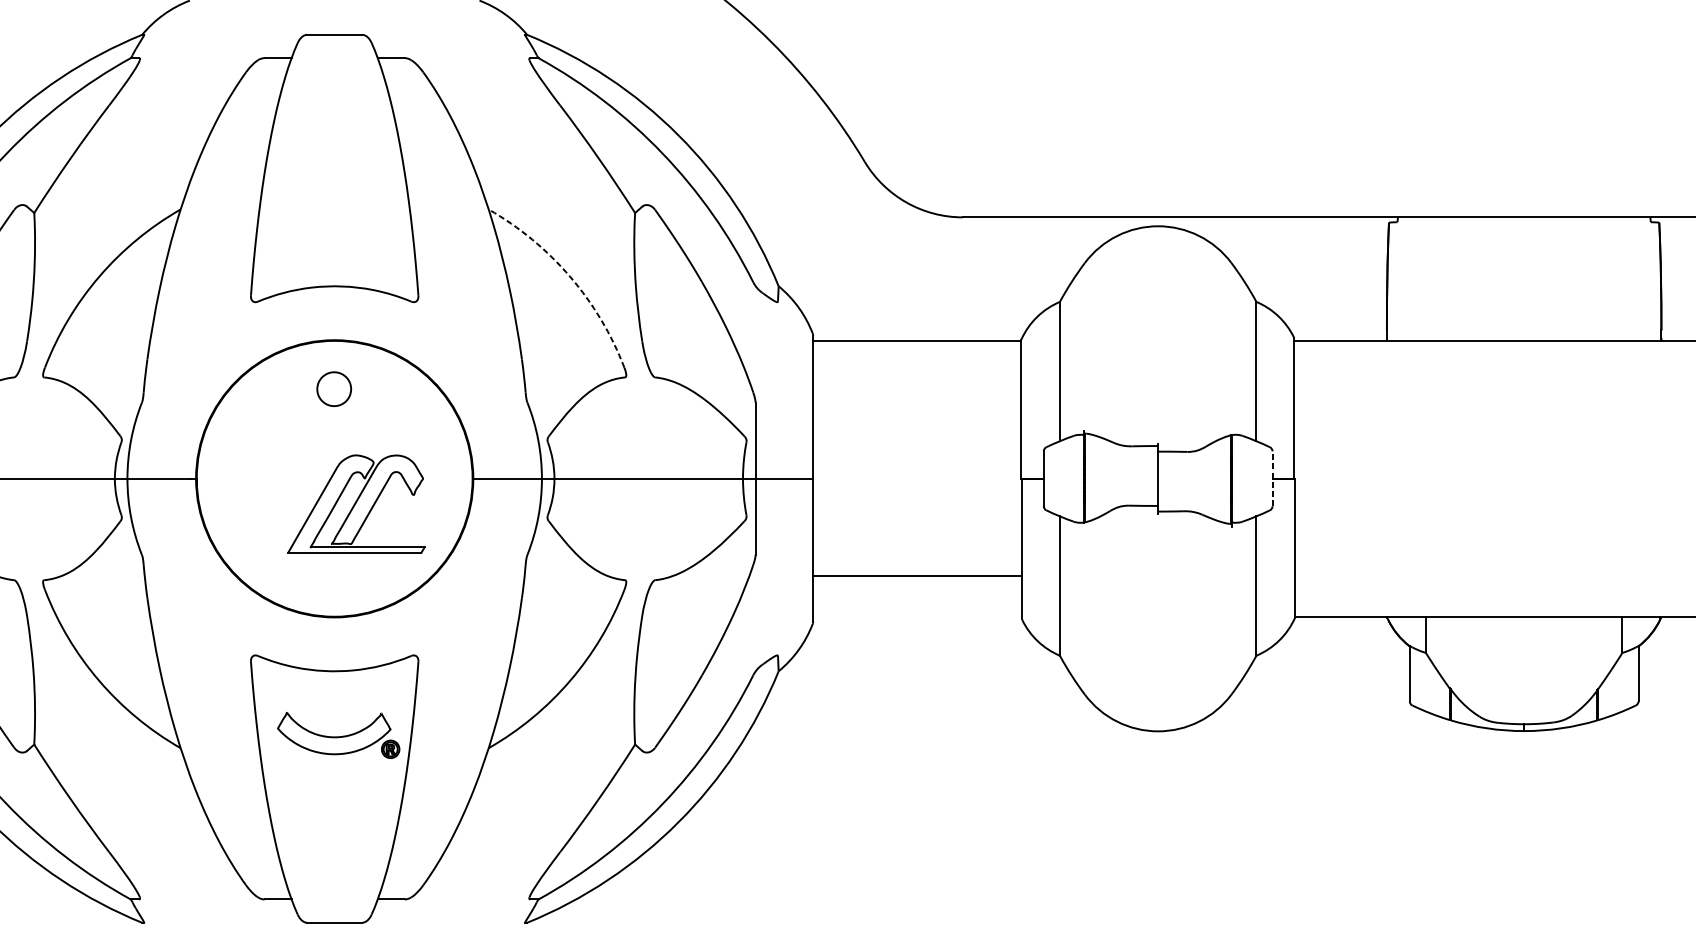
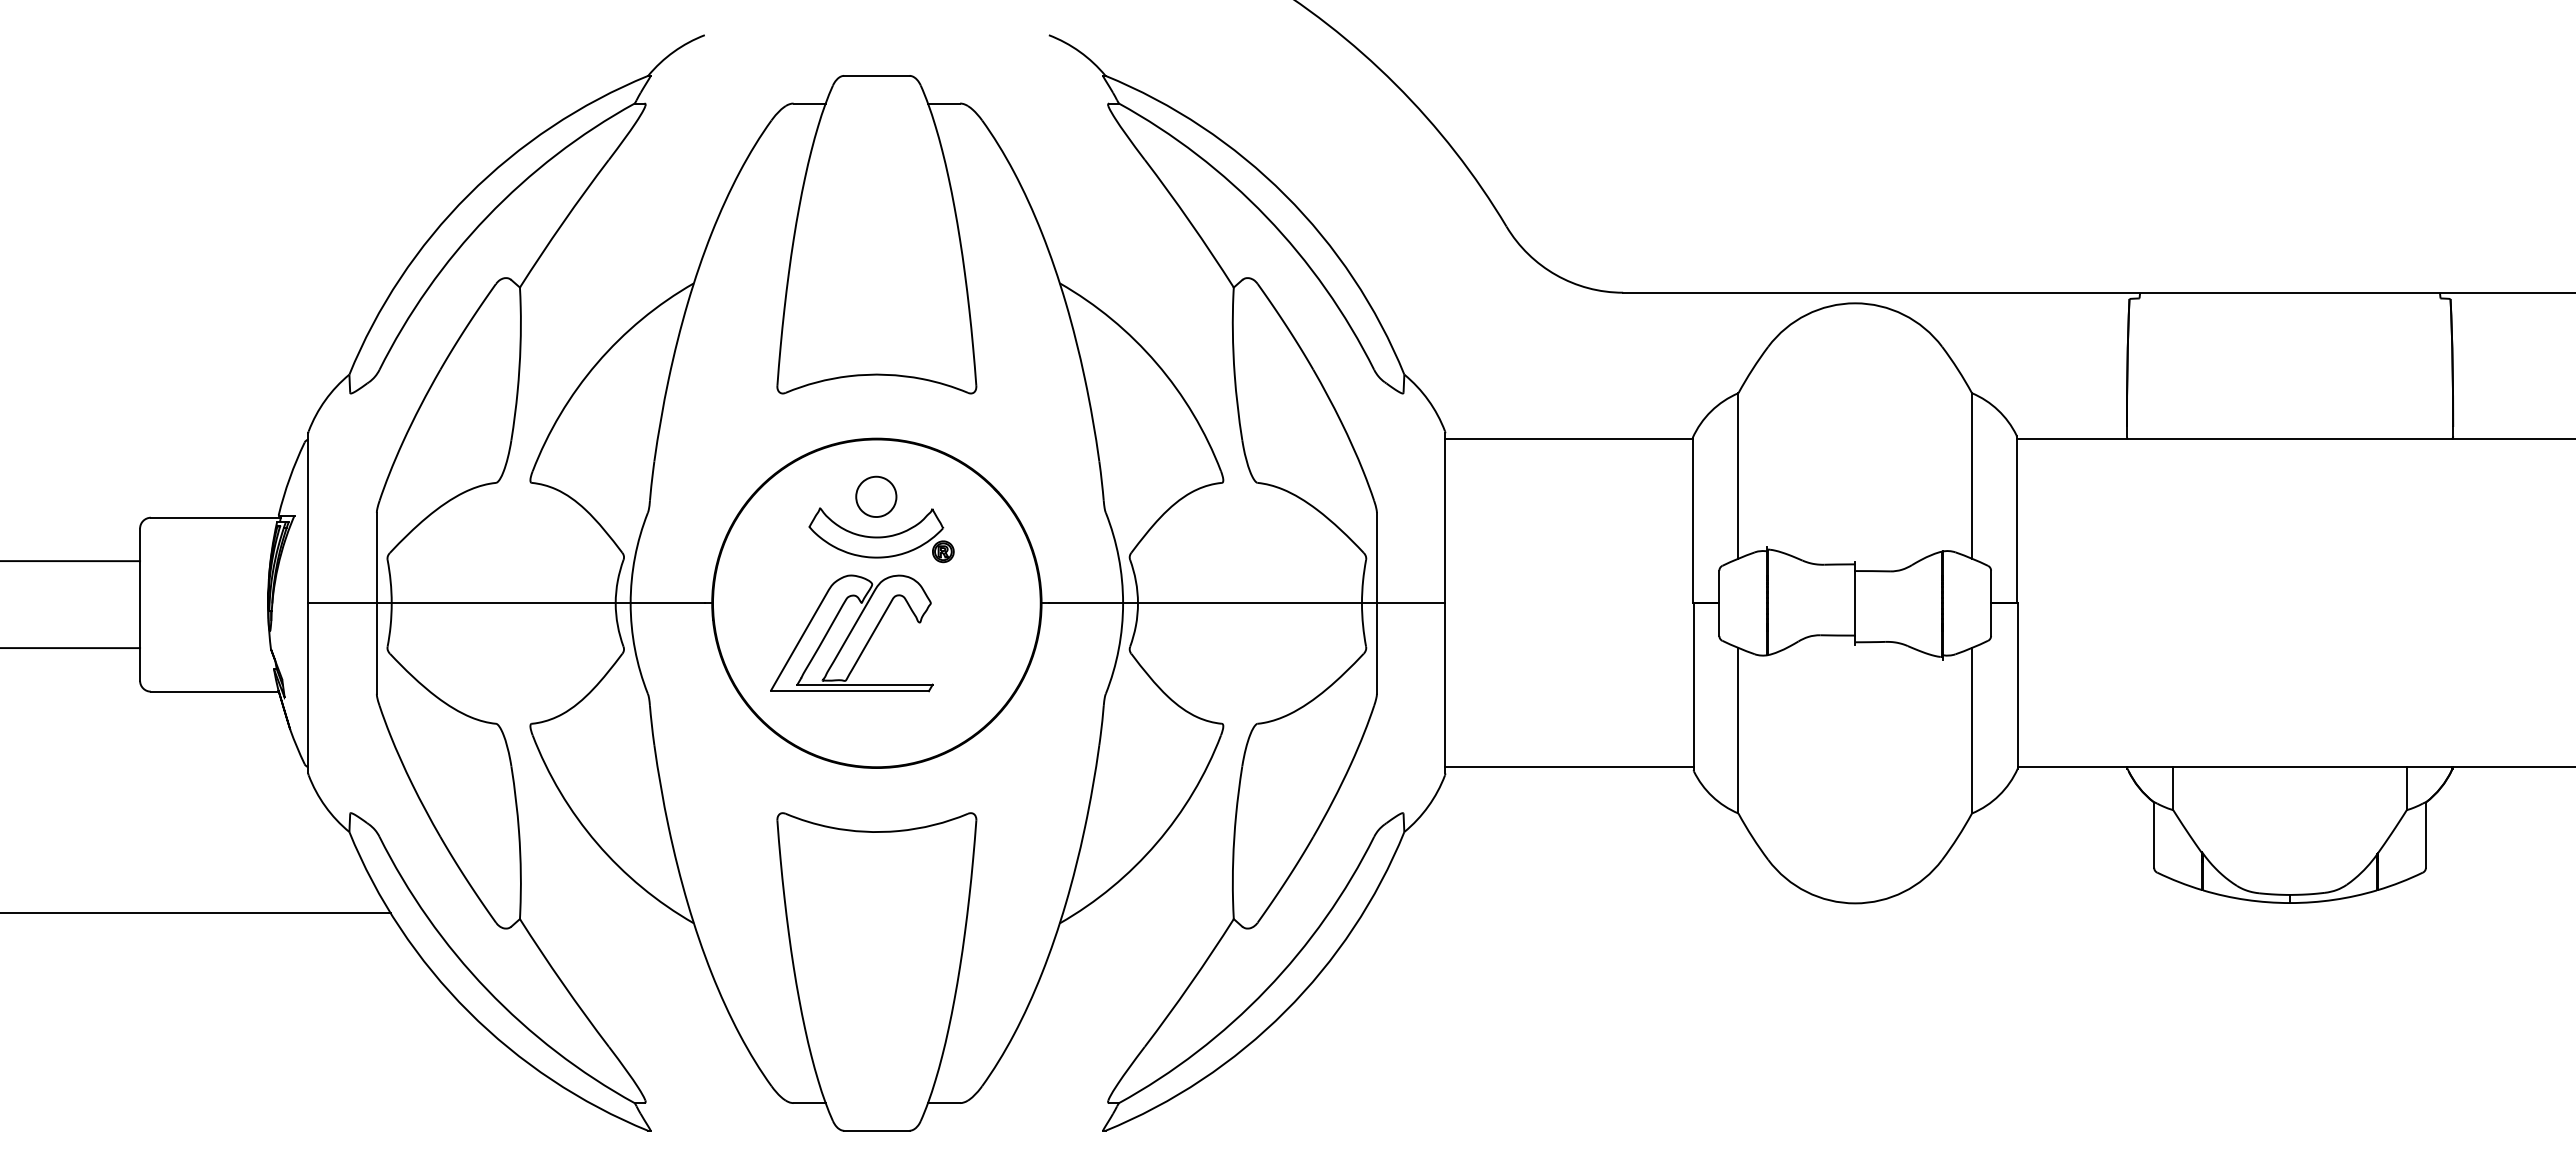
arc: (570, 276) -> (1156, 363), dashed -> solid
line: (1272, 478) -> (1991, 603), dashed -> solid
part: (356, 504) -> (851, 633), moved
line: (917, 575) -> (1569, 767), moved
part: (338, 735) -> (881, 535), moved

